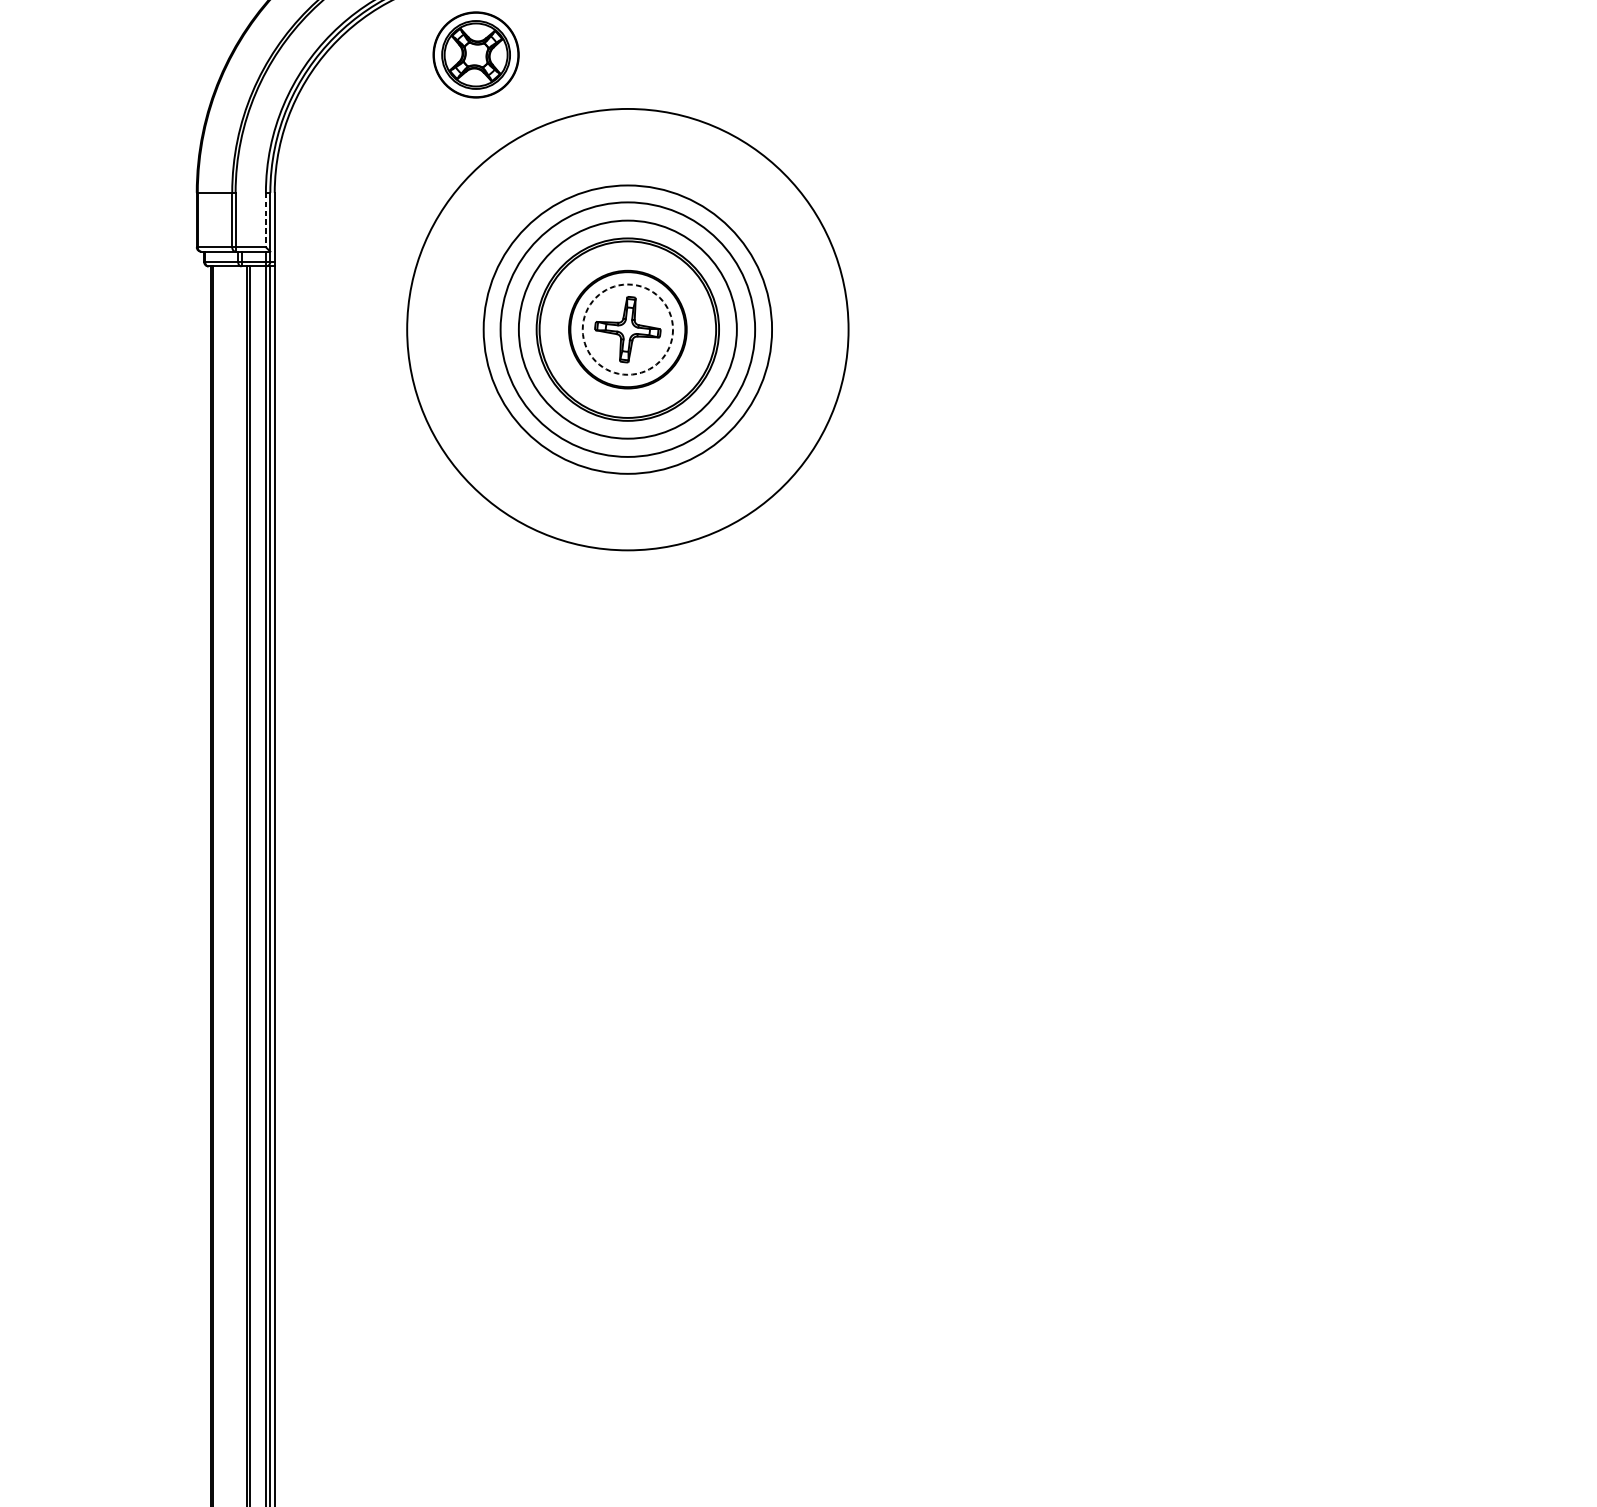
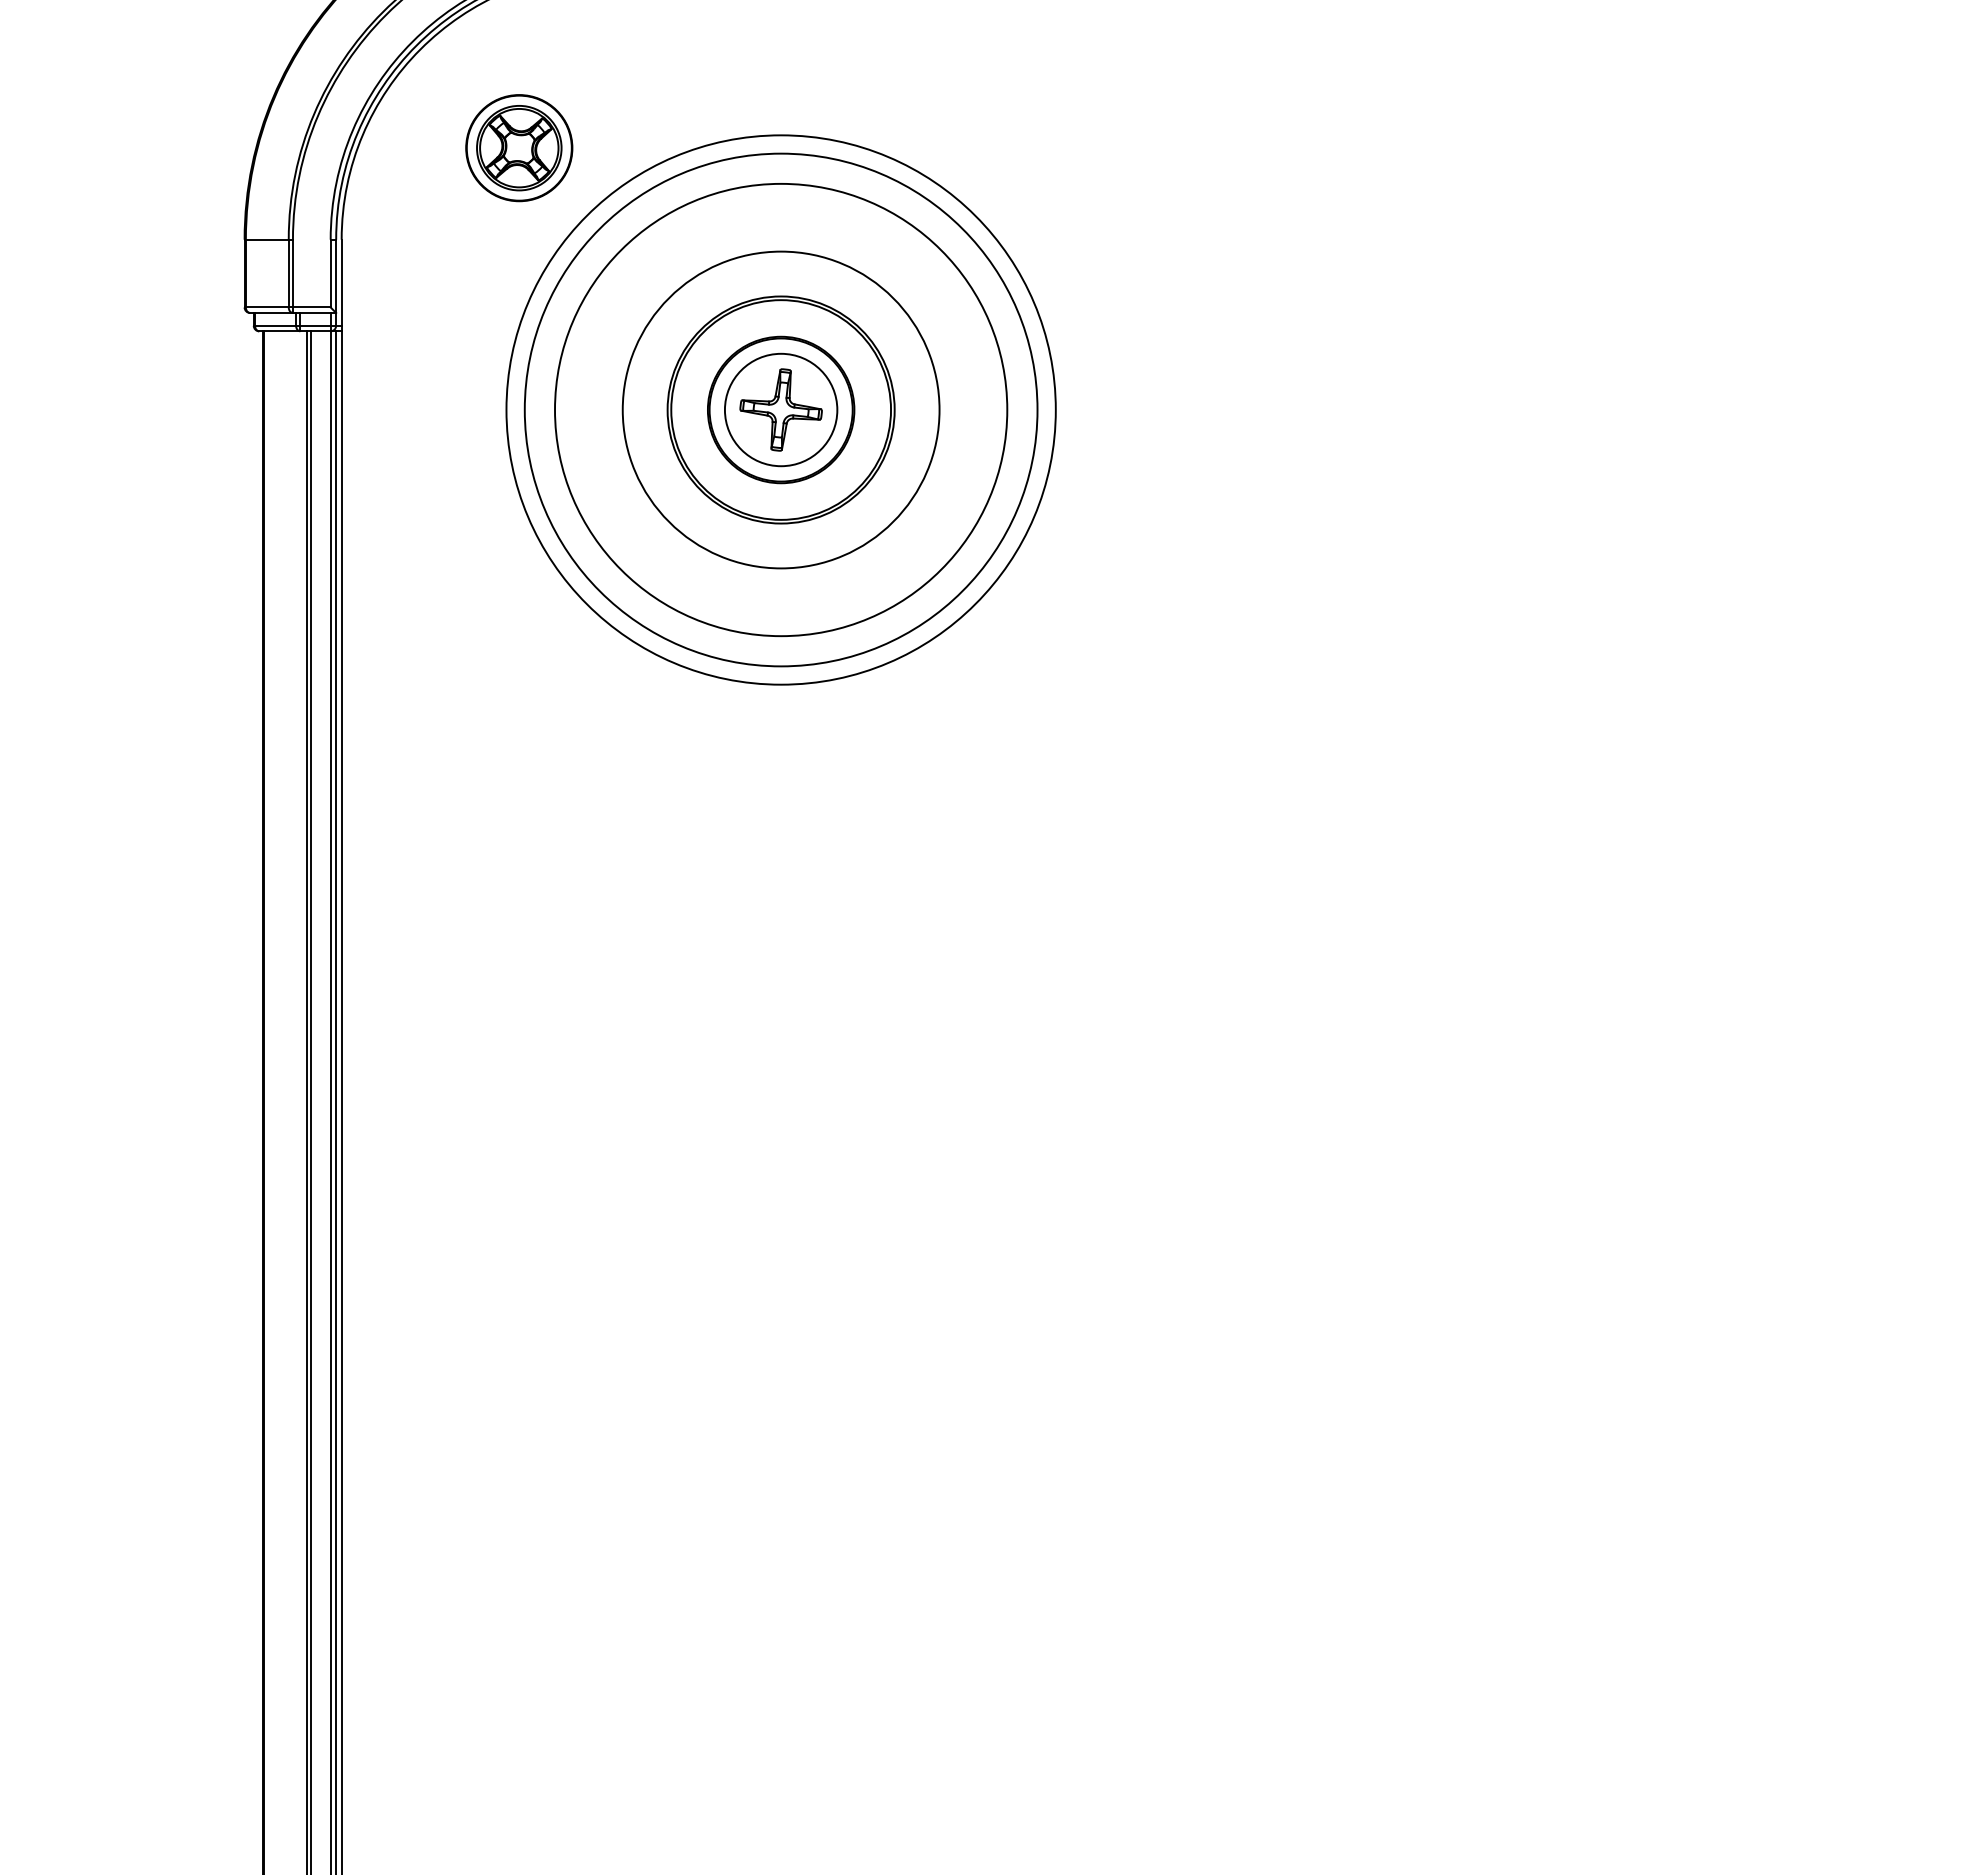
part: (476, 55) -> (519, 148), moved
line: (265, 219) -> (330, 273), dashed -> solid
circle: (627, 329) -> (780, 409), dashed -> solid
circle: (627, 329) -> (780, 409), size x1.43
circle: (628, 329) -> (781, 409), size x1.67

